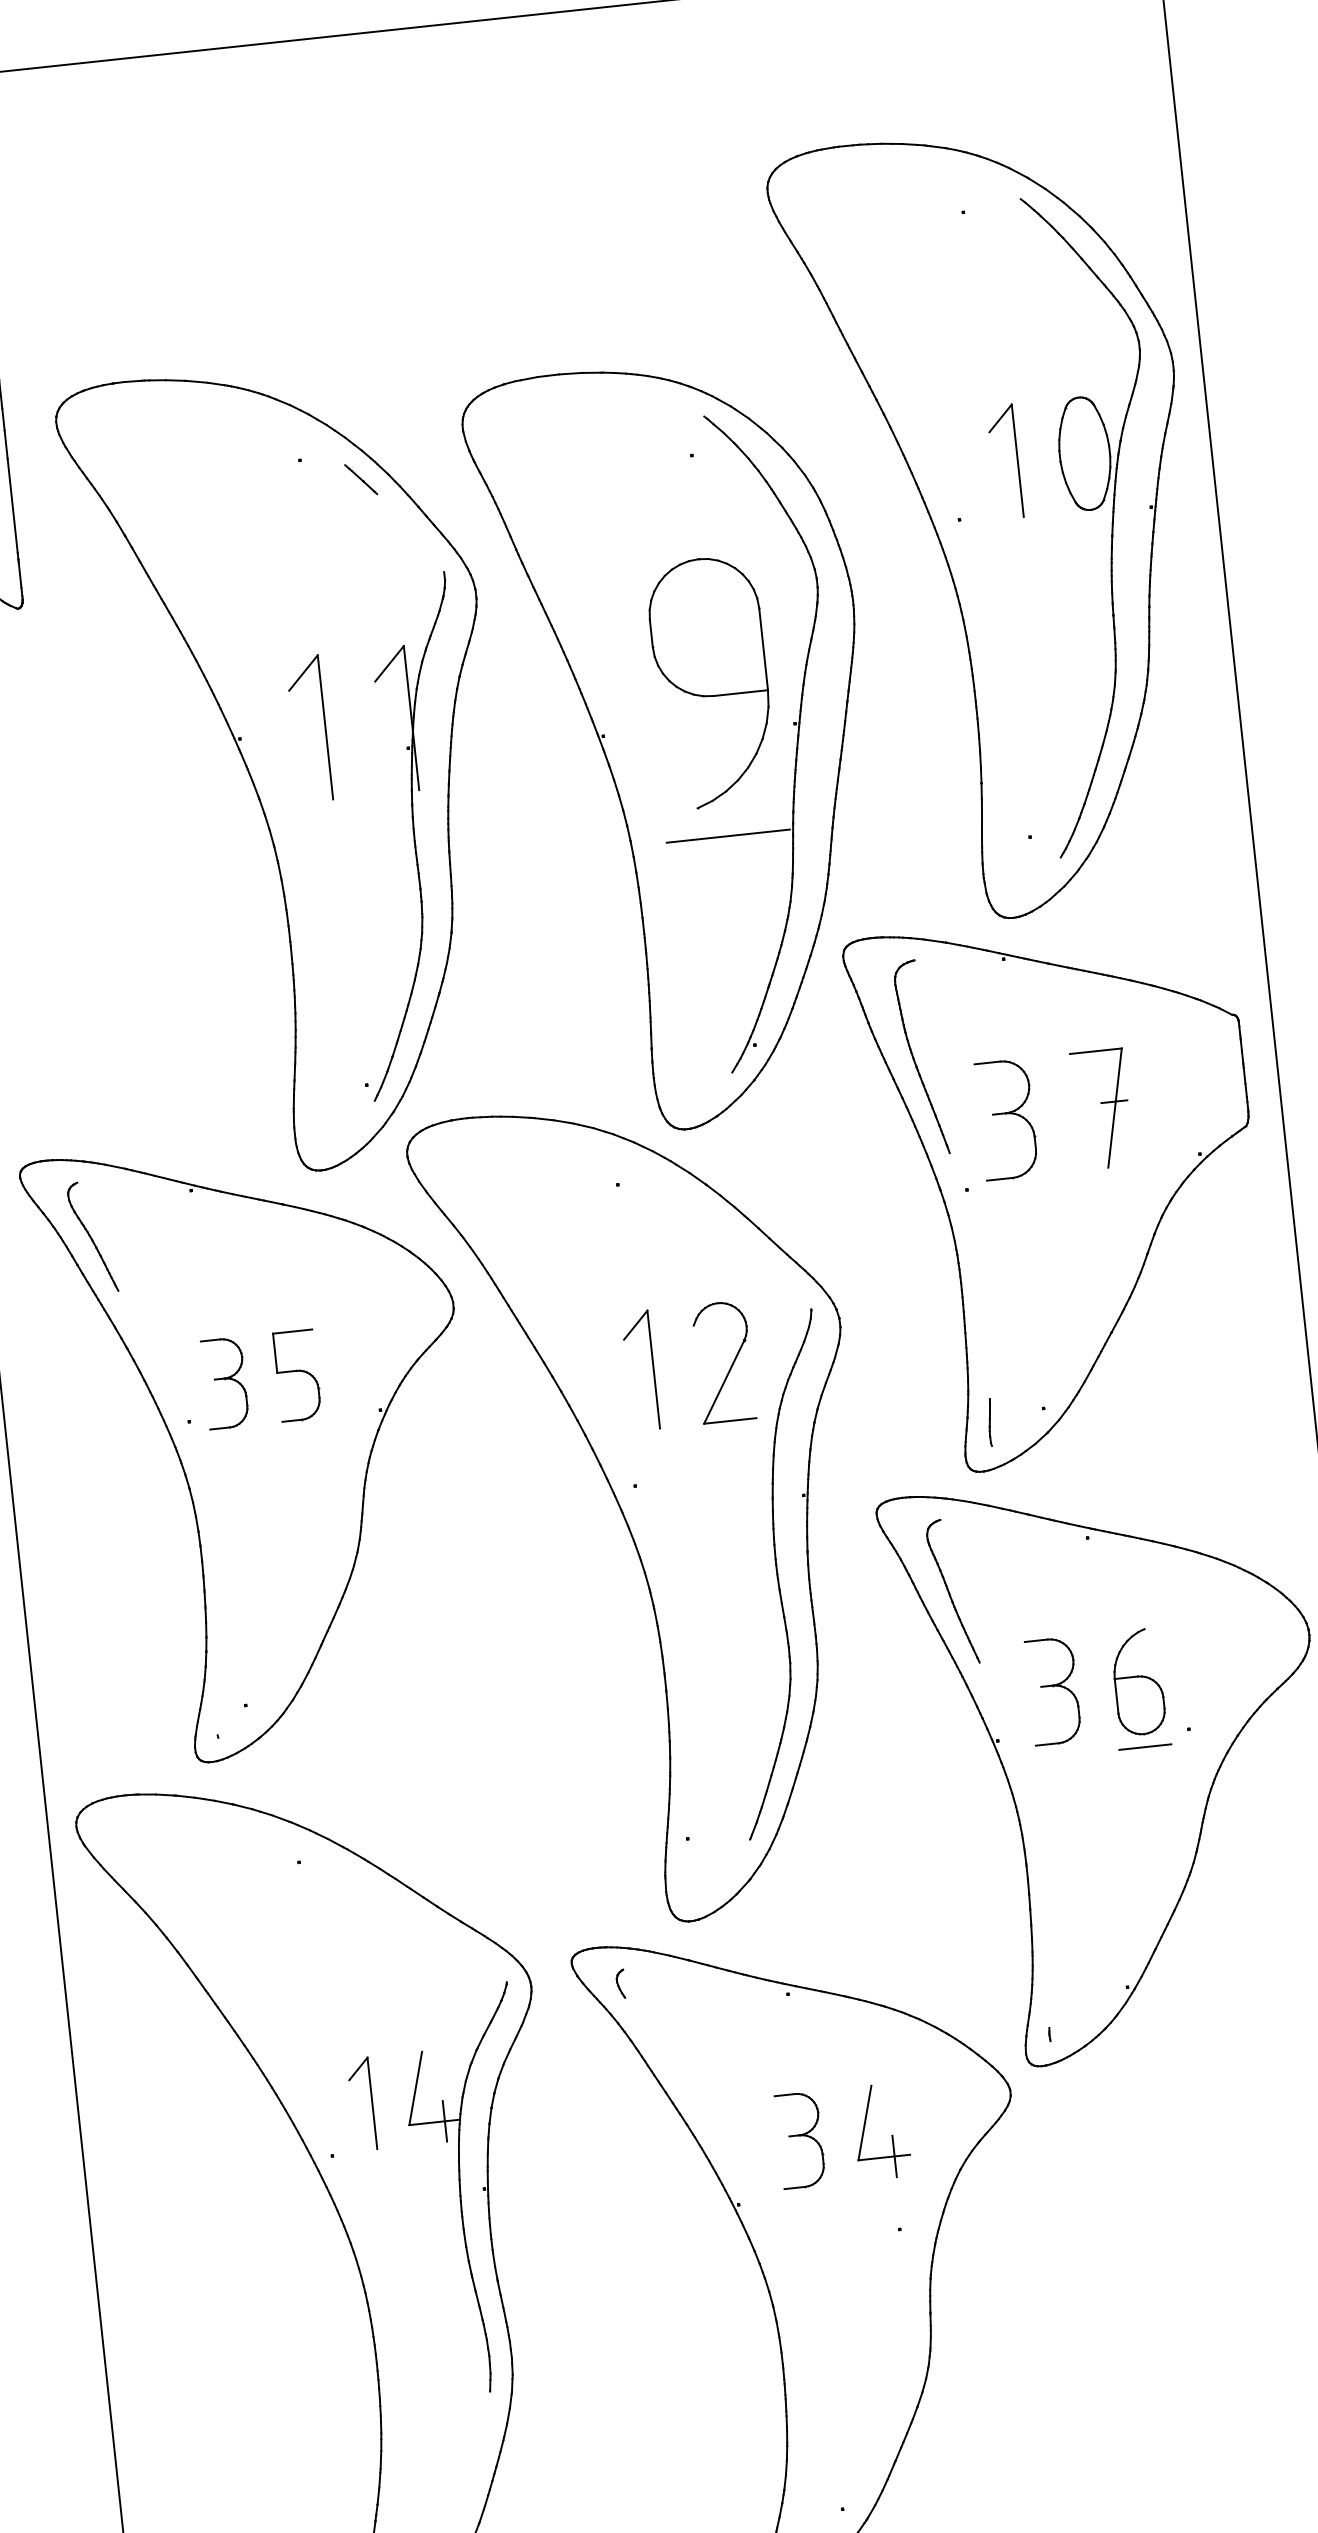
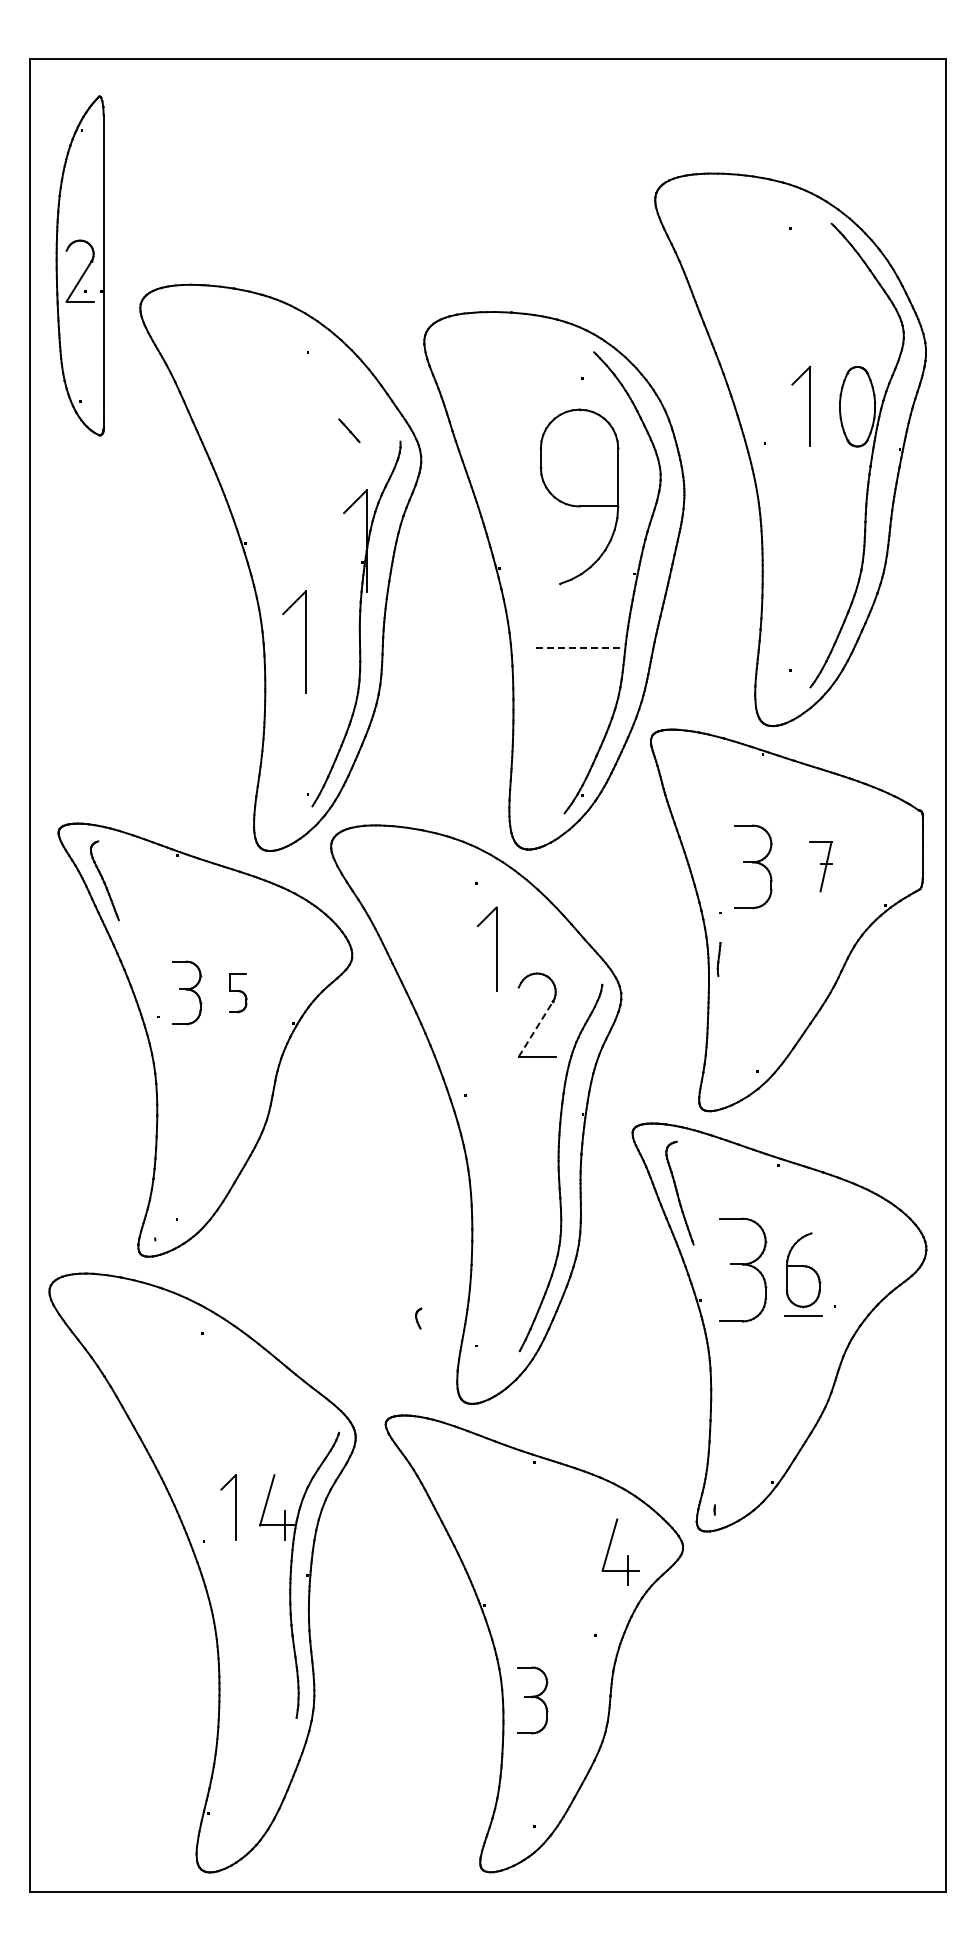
line: (361, 479) -> (349, 430), moved
part: (711, 681) -> (579, 496), moved
part: (324, 726) -> (305, 641), moved
line: (728, 835) -> (579, 647), solid -> dashed
part: (920, 1057) -> (697, 816), removed
part: (1101, 1109) -> (820, 866), size x0.6
part: (653, 1368) -> (496, 948), moved
part: (298, 1376) -> (238, 993), size x0.6
line: (724, 1380) -> (536, 1028), solid -> dashed
part: (989, 1422) -> (718, 959), moved
part: (1054, 1691) -> (743, 1270), size x1.4
part: (620, 1983) -> (418, 1318), moved
part: (891, 2135) -> (627, 1555), moved
part: (800, 2140) -> (532, 1700), moved

